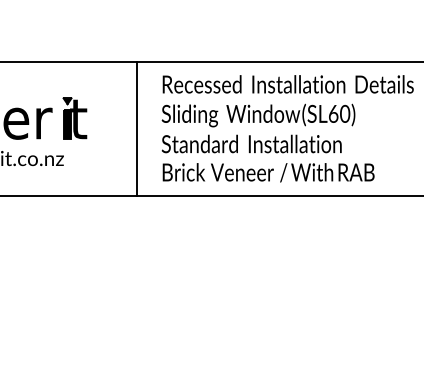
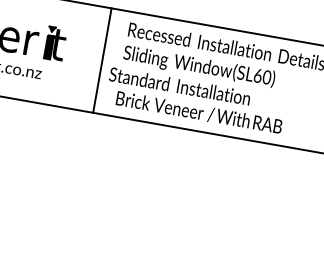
text: (251, 143) -> (179, 85), moved

